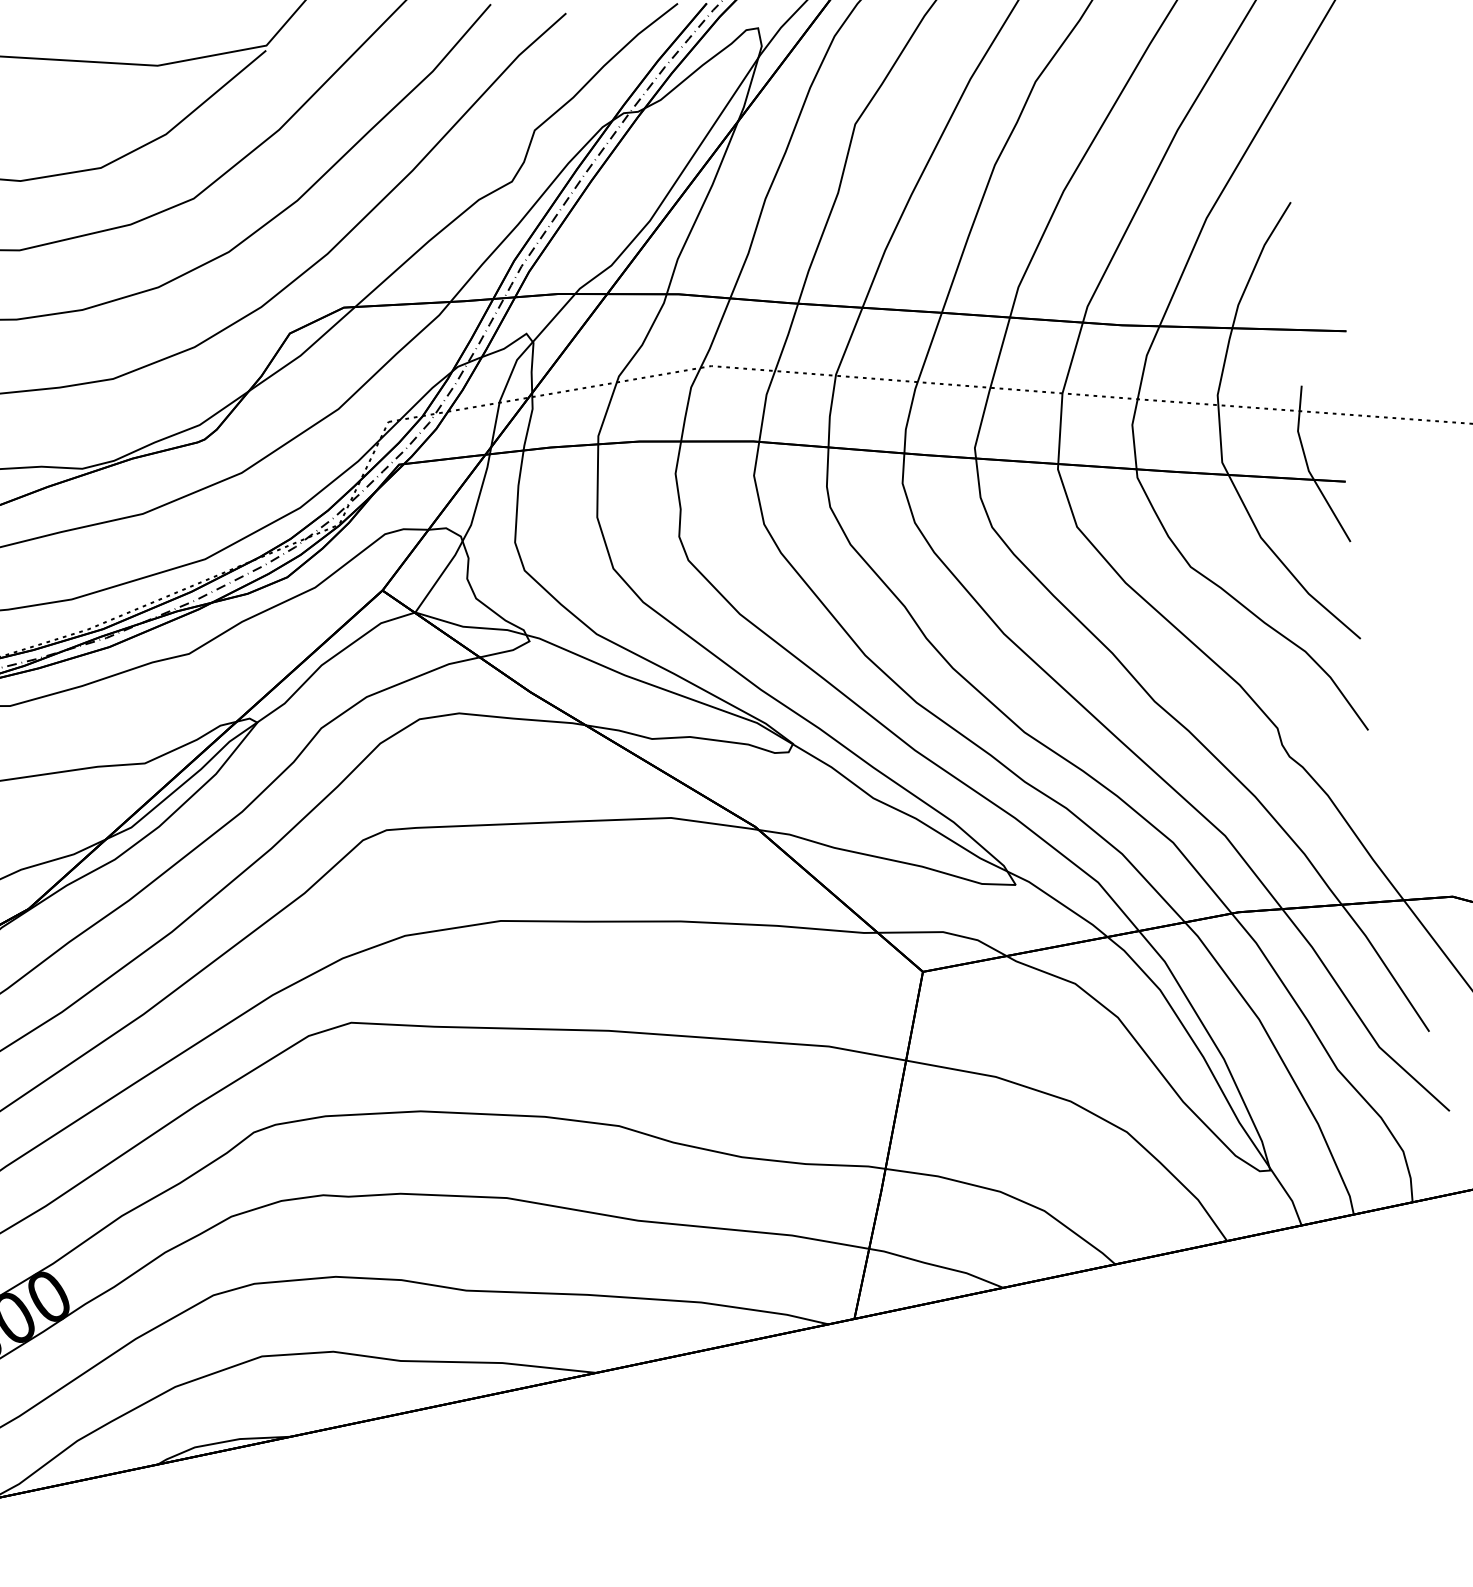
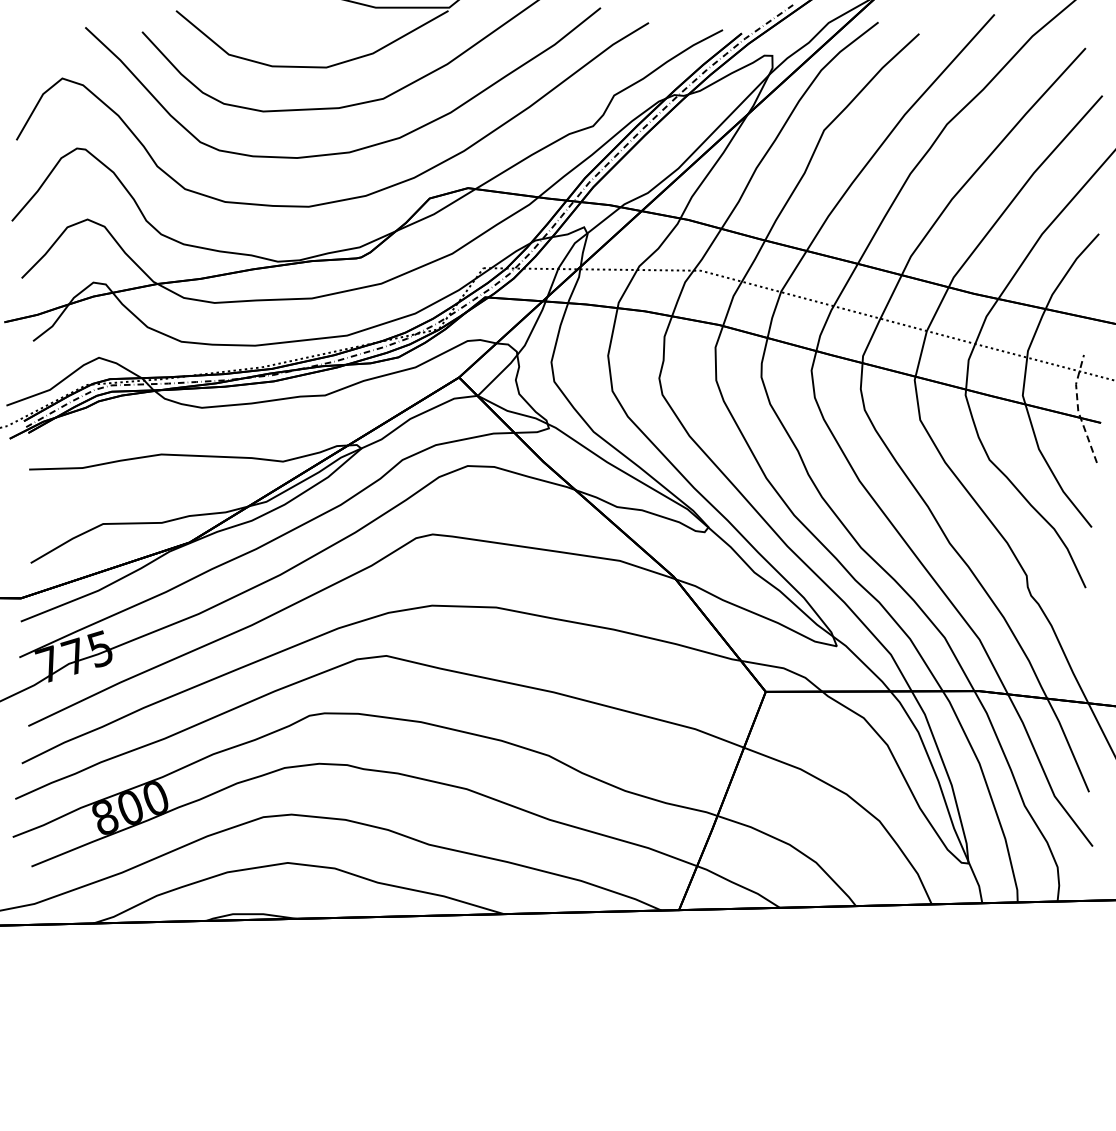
line: (1308, 467) -> (1078, 409), solid -> dashed

